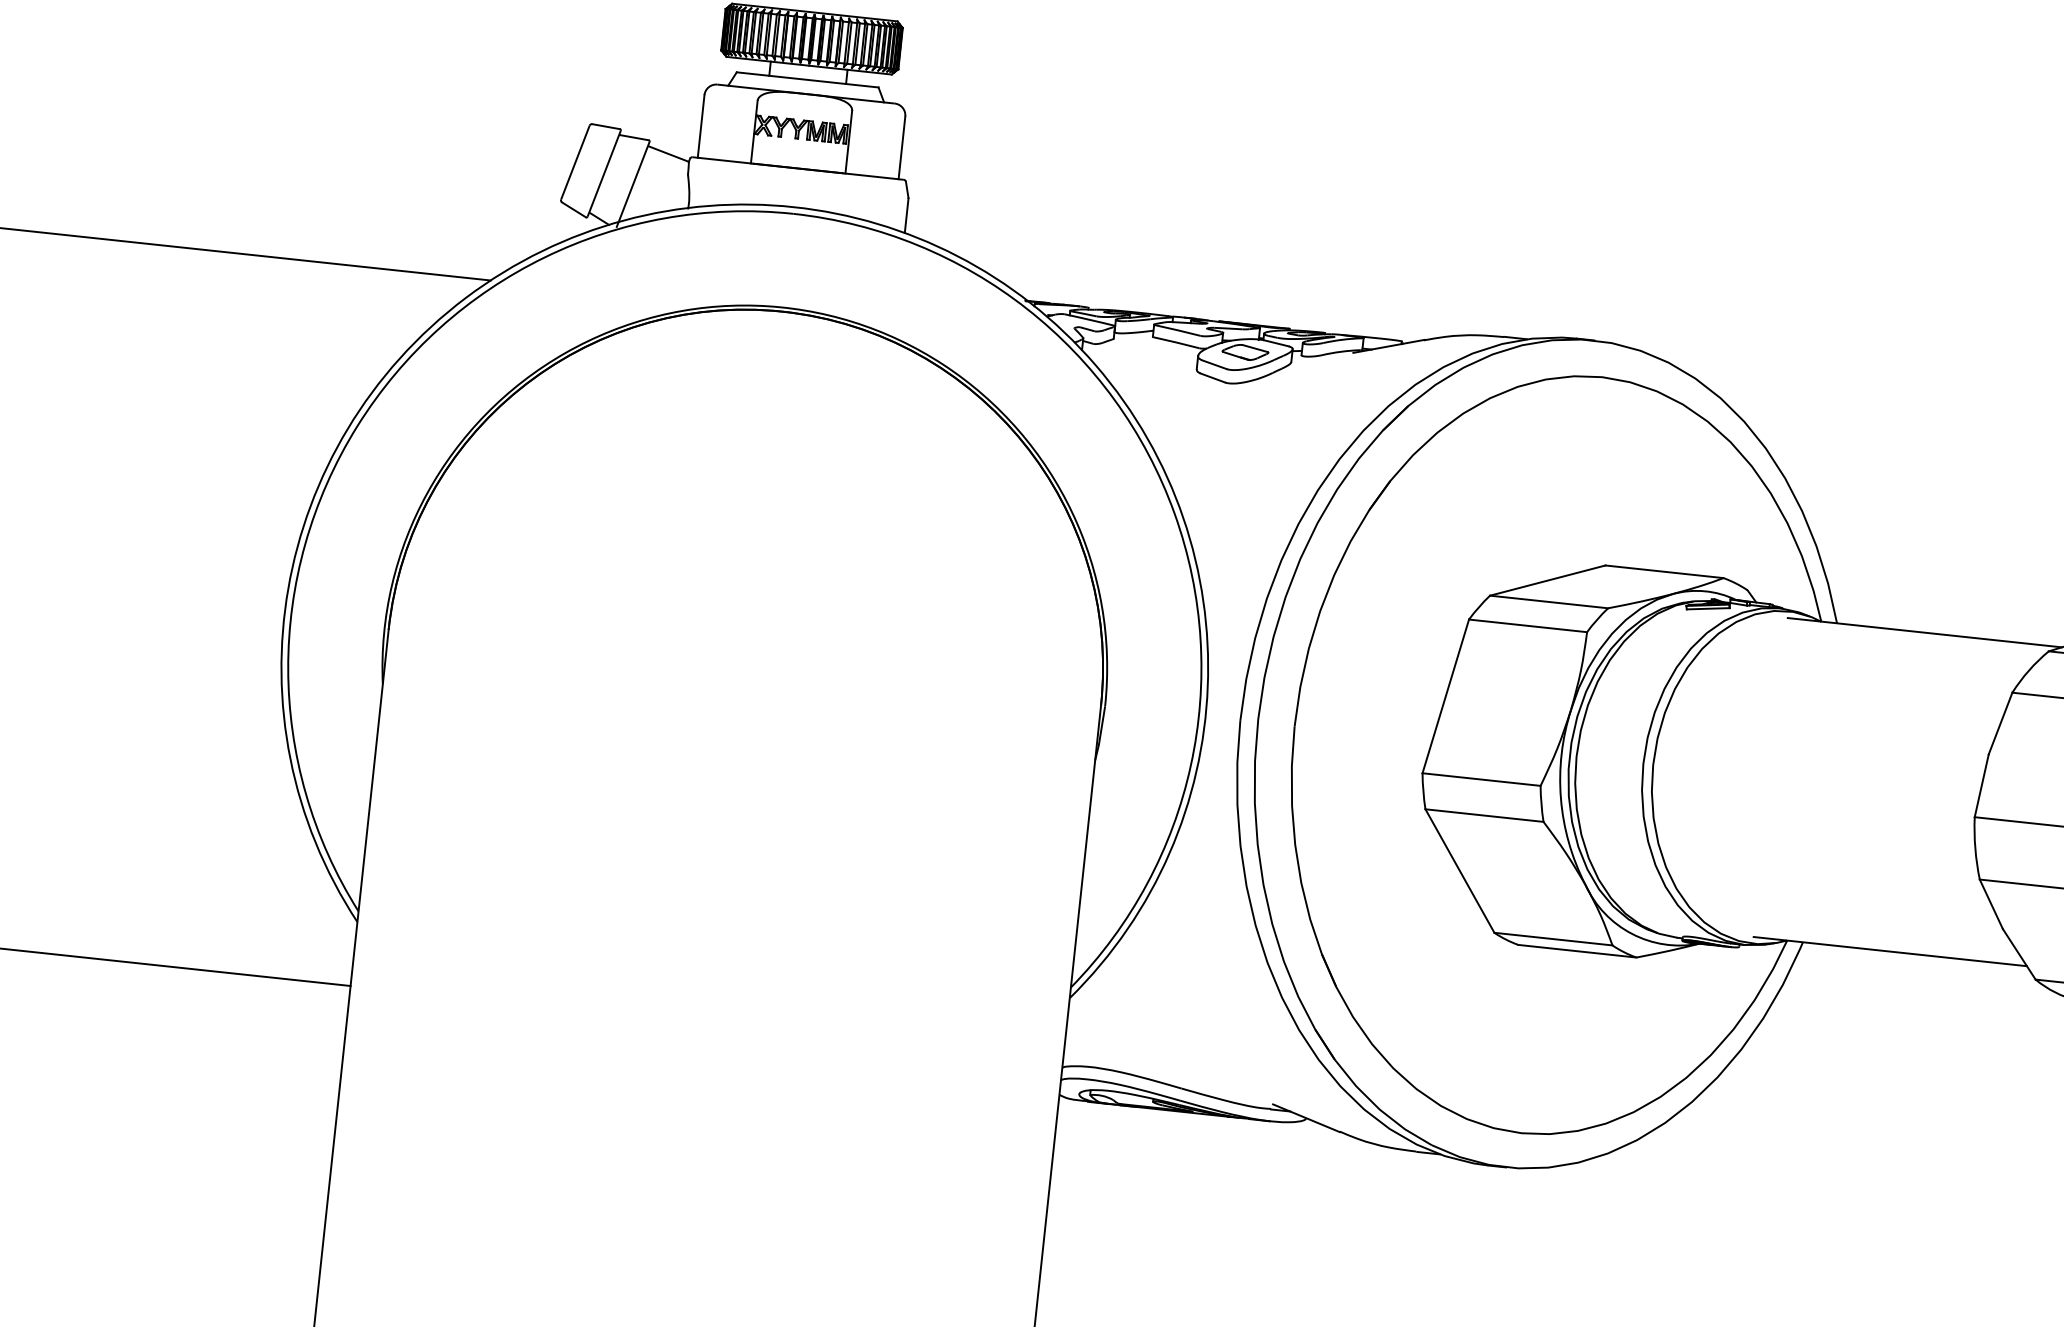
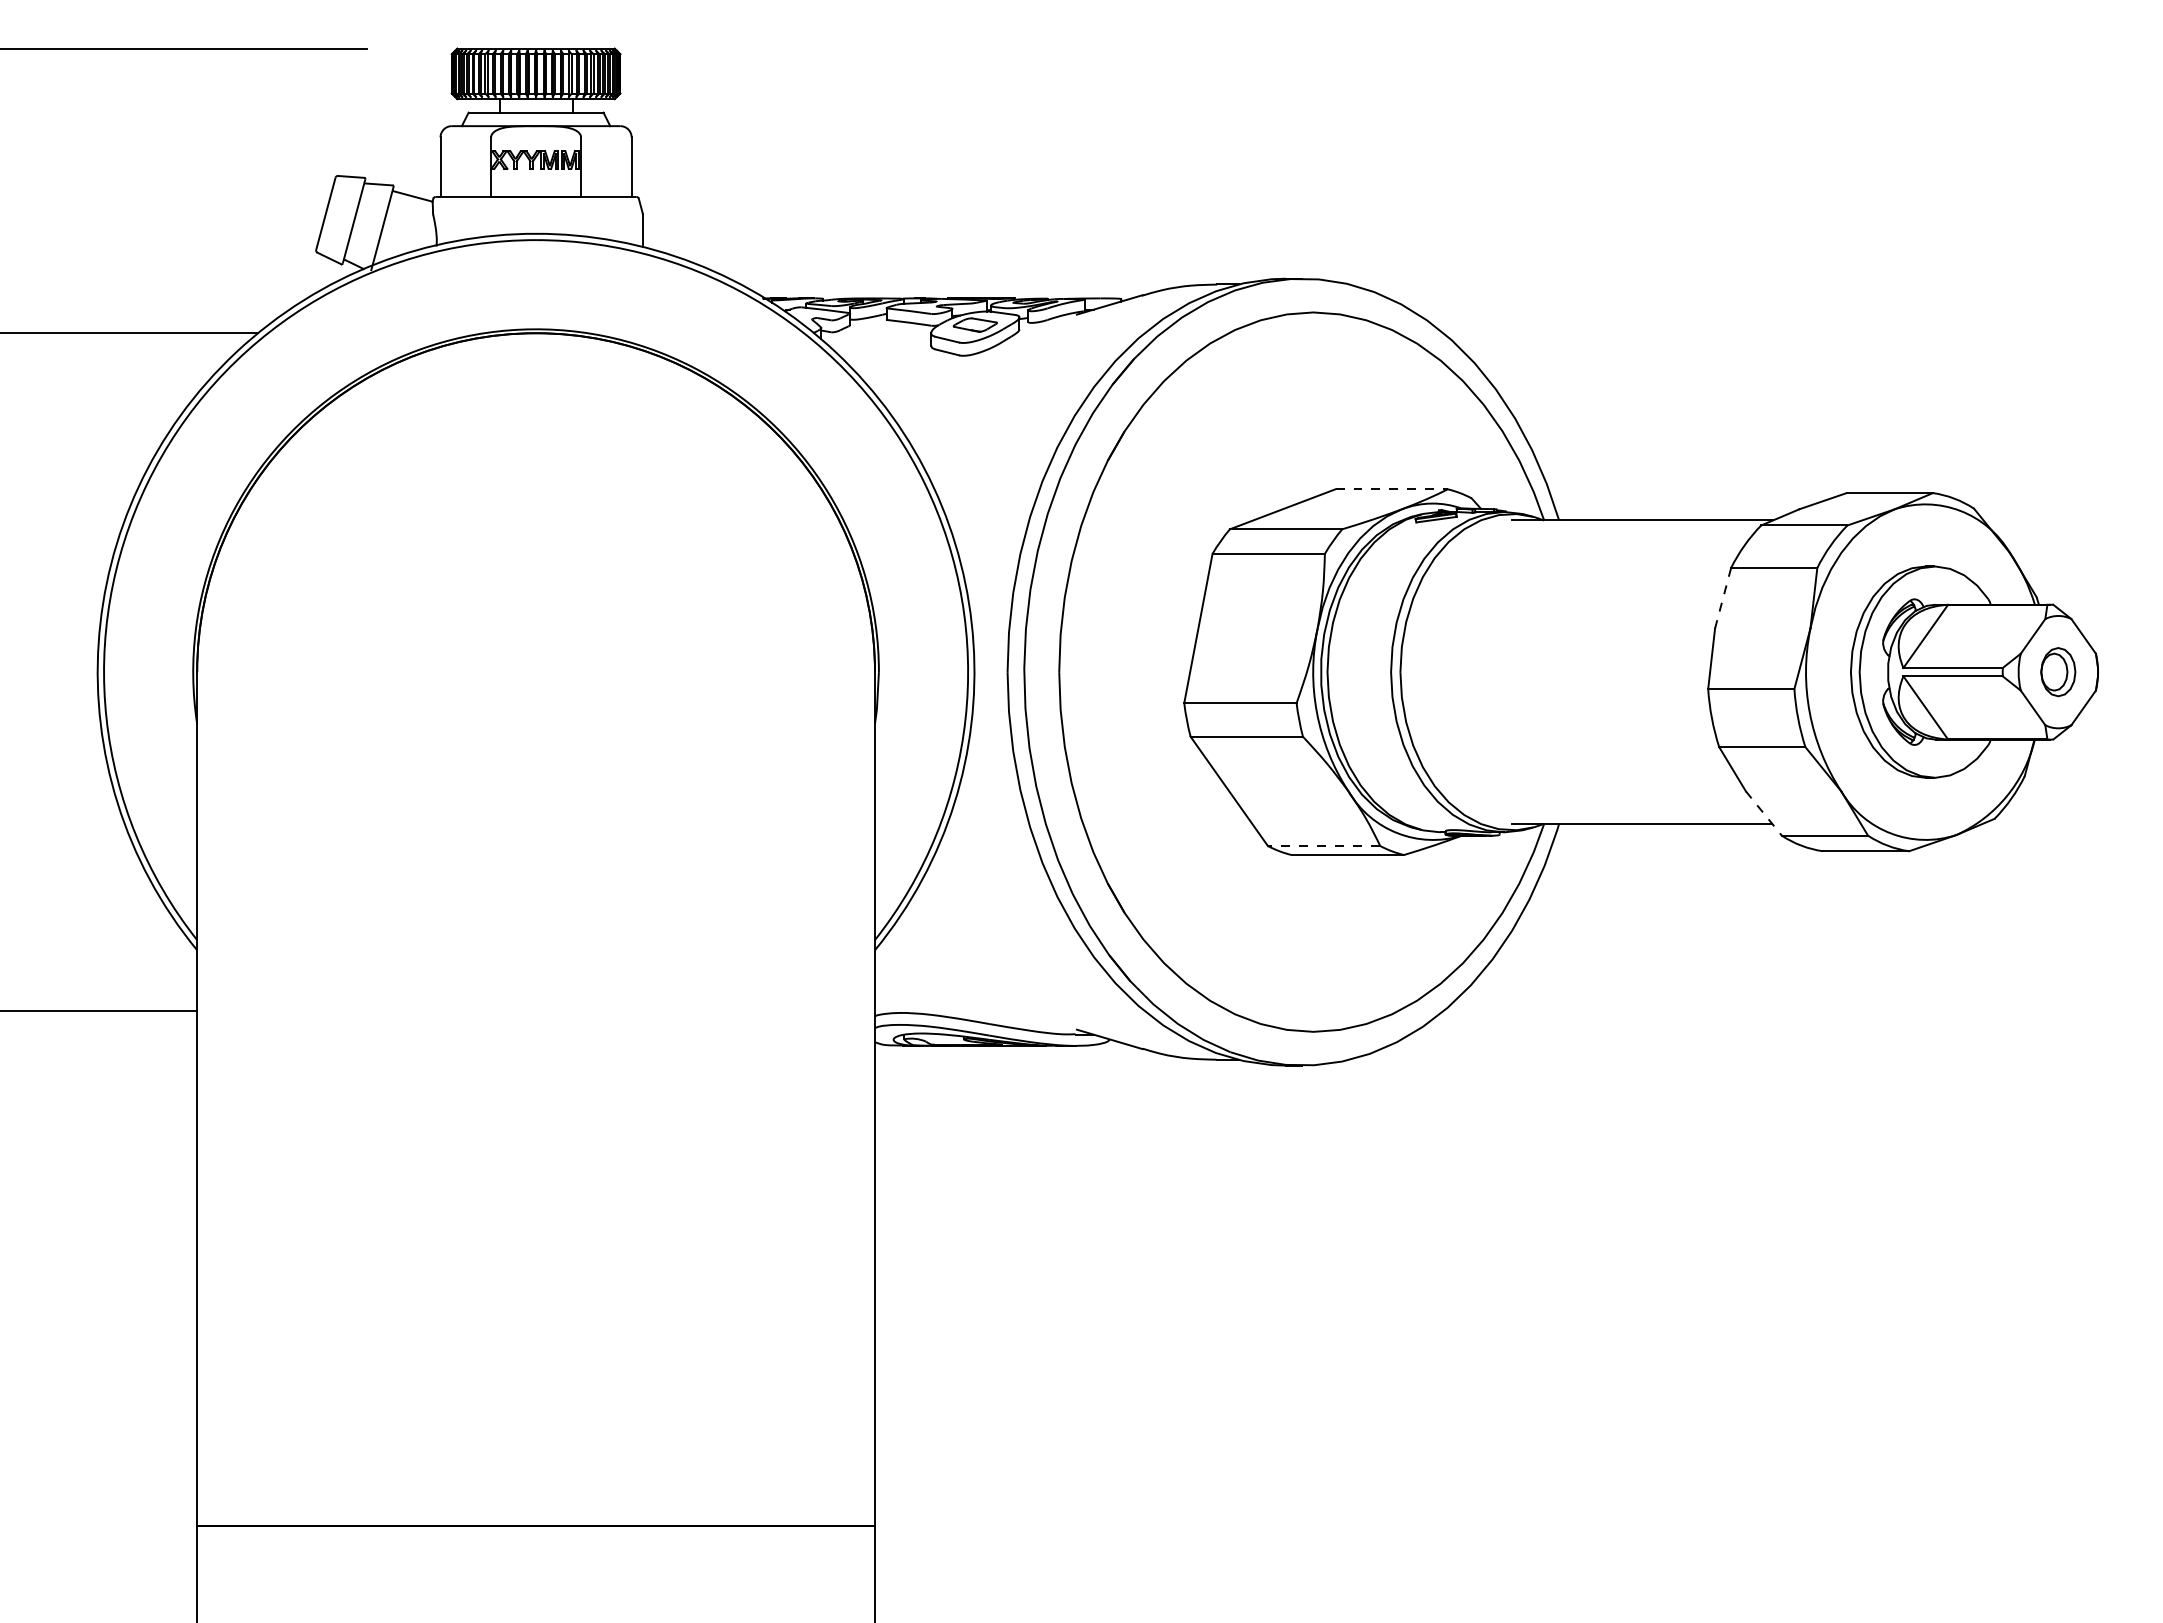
line: (1665, 572) -> (1392, 489), solid -> dashed
line: (1999, 723) -> (1722, 598), solid -> dashed
line: (1552, 939) -> (1323, 846), solid -> dashed
line: (2019, 954) -> (1764, 813), solid -> dashed

